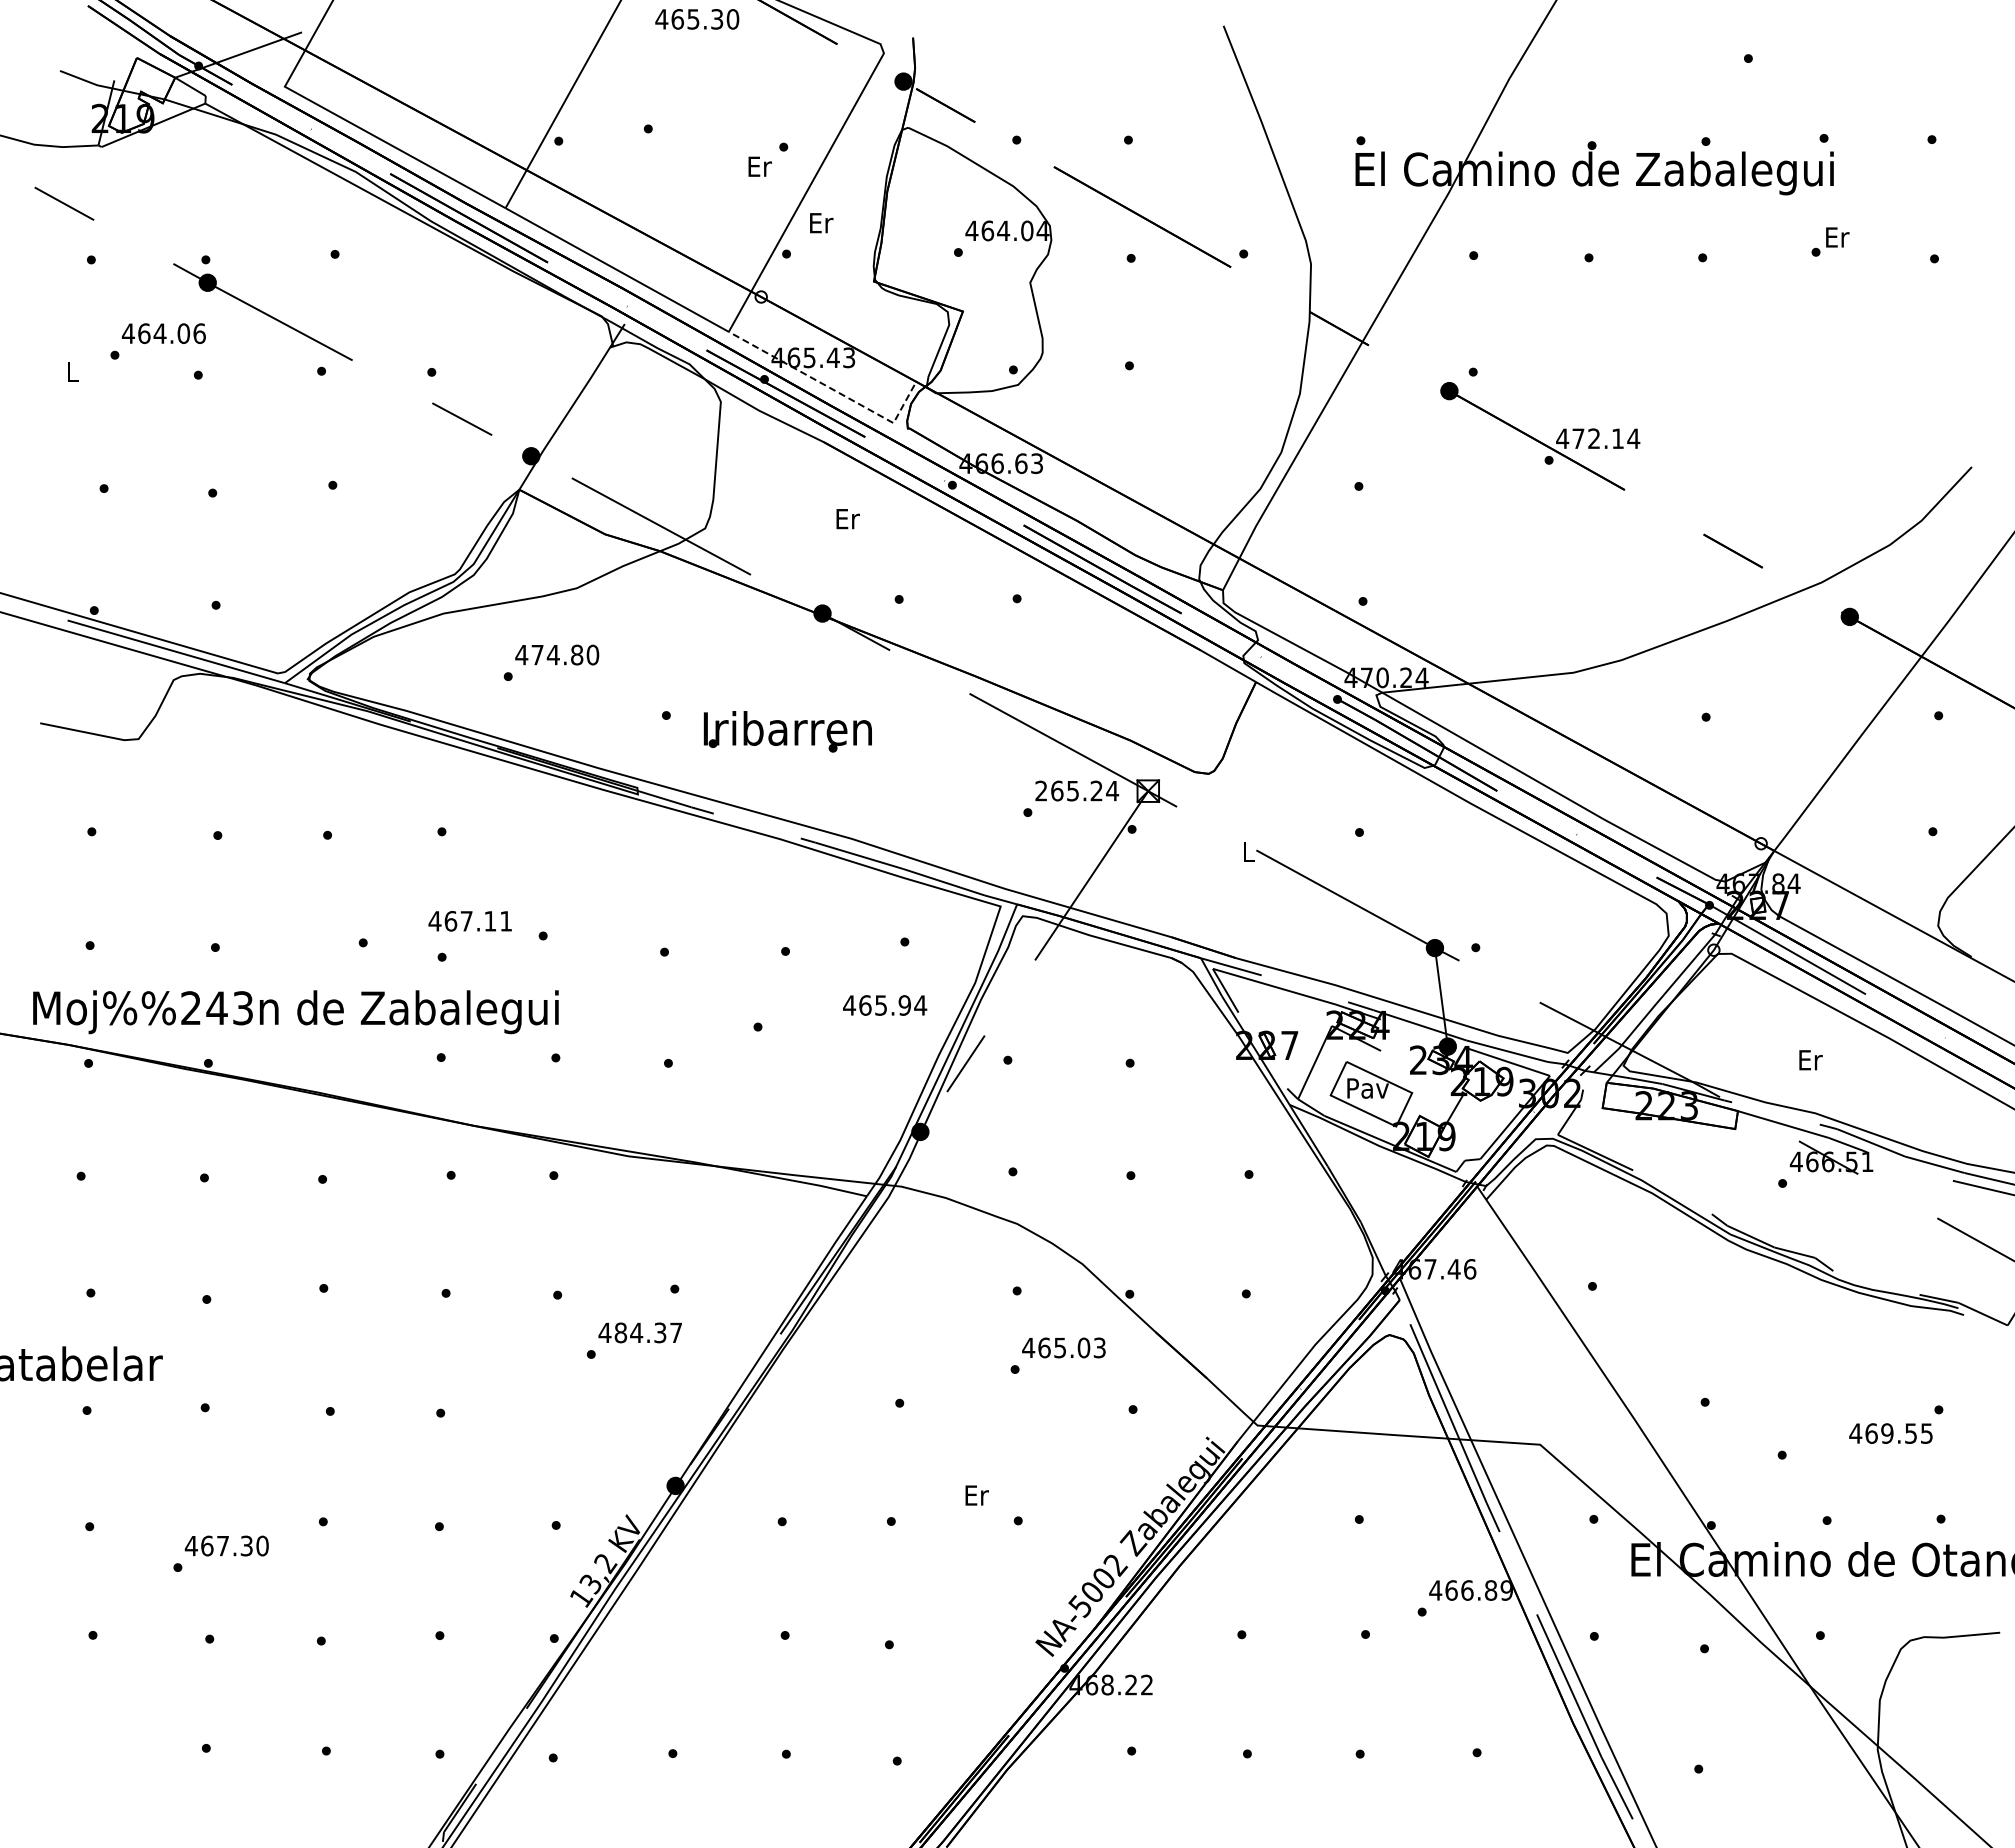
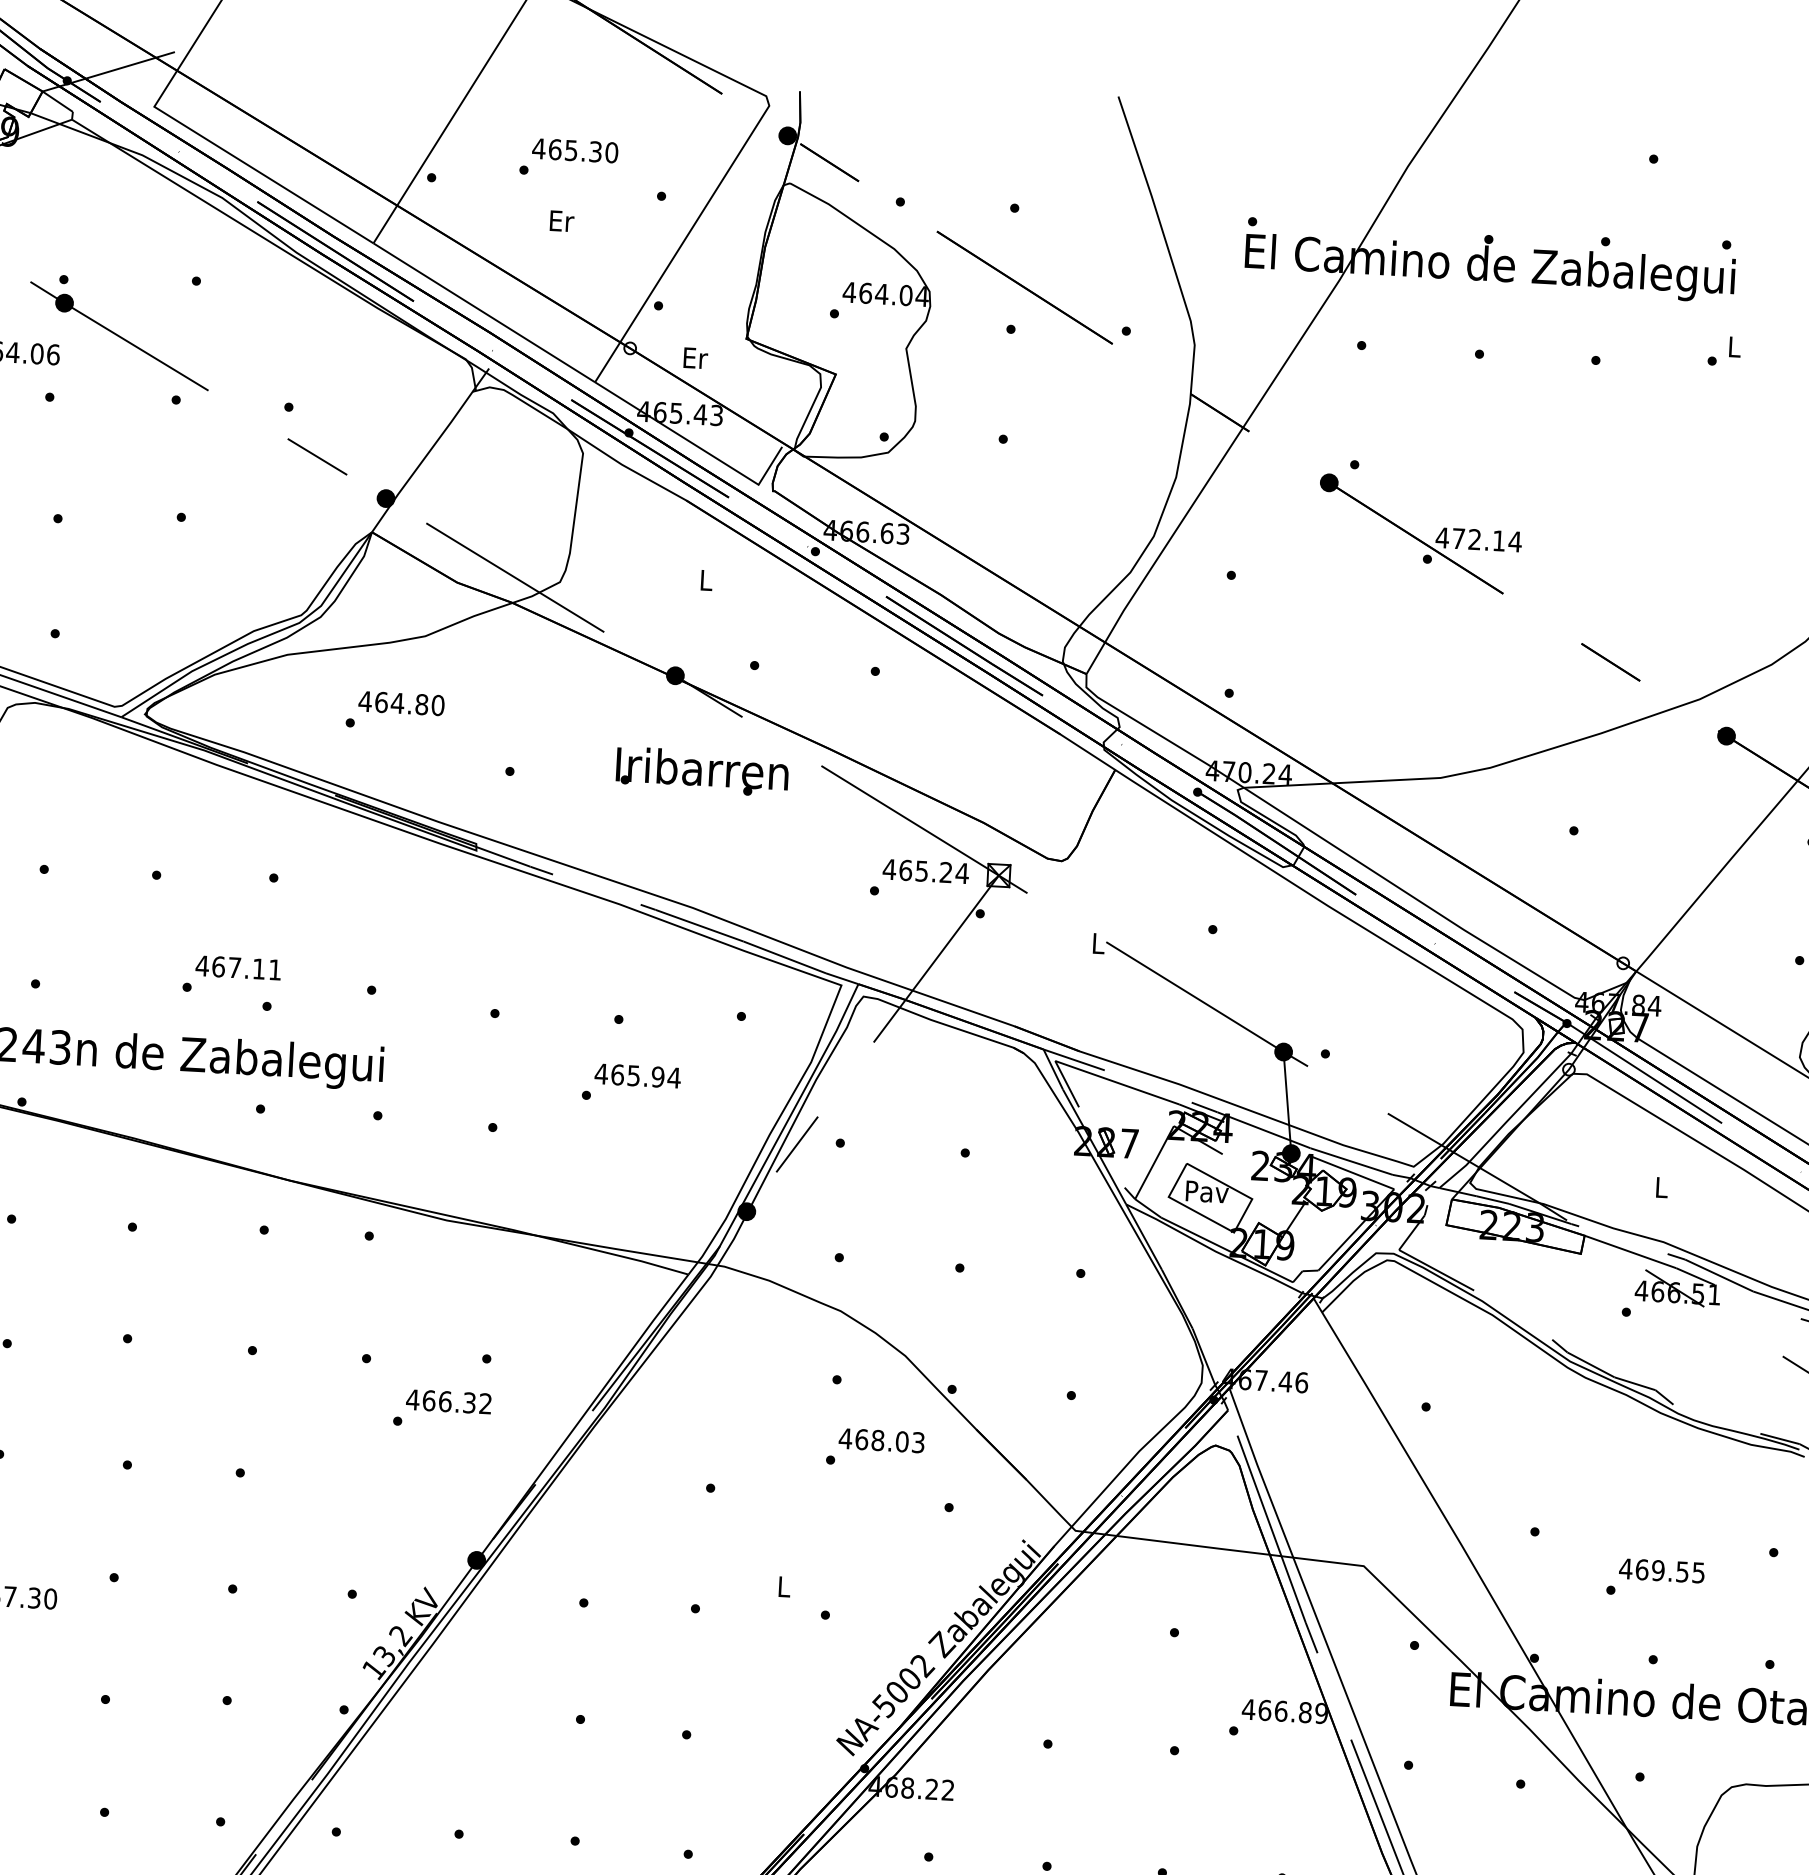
text: (697, 19) -> (575, 150), moved
text: (759, 166) -> (561, 220), moved
text: (821, 223) -> (695, 358), moved
text: (1837, 237) -> (1734, 347), Er -> L
line: (830, 388) -> (696, 445), dashed -> solid
text: (847, 519) -> (706, 580), Er -> L
text: (537, 654) -> (381, 701), 474.80 -> 464.80
text: (787, 731) -> (701, 771), moved
text: (1040, 790) -> (888, 868), 265.24 -> 465.24
text: (469, 921) -> (237, 968), moved
text: (885, 1005) -> (638, 1076), moved
text: (1810, 1060) -> (1661, 1187), Er -> L
text: (647, 1332) -> (456, 1401), 484.37 -> 466.32
text: (1060, 1347) -> (878, 1440), 465.03 -> 468.03
text: (1890, 1433) -> (1661, 1570), moved
text: (976, 1495) -> (784, 1586), Er -> L

